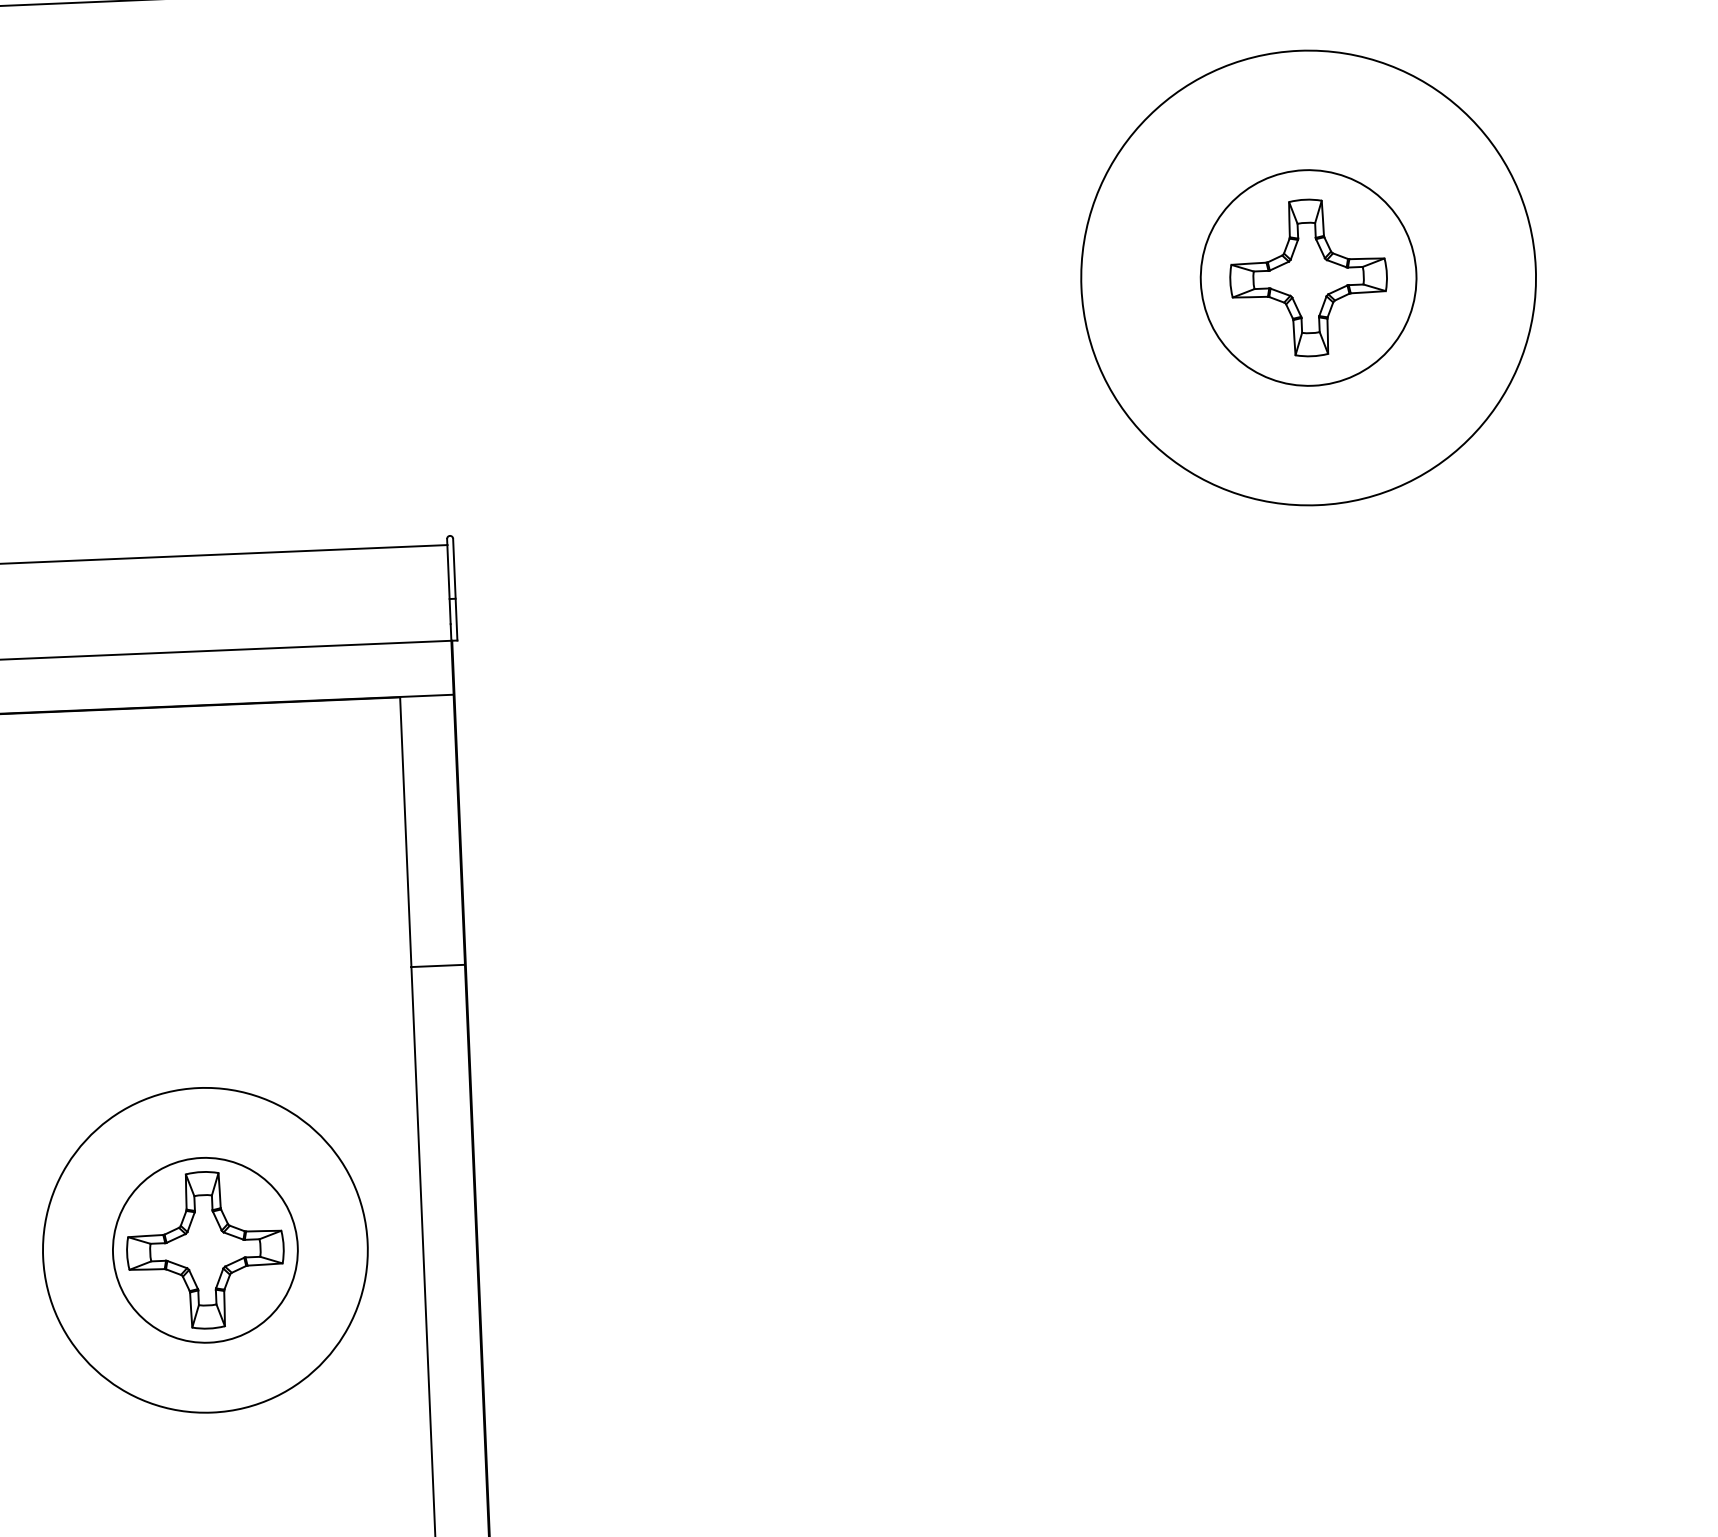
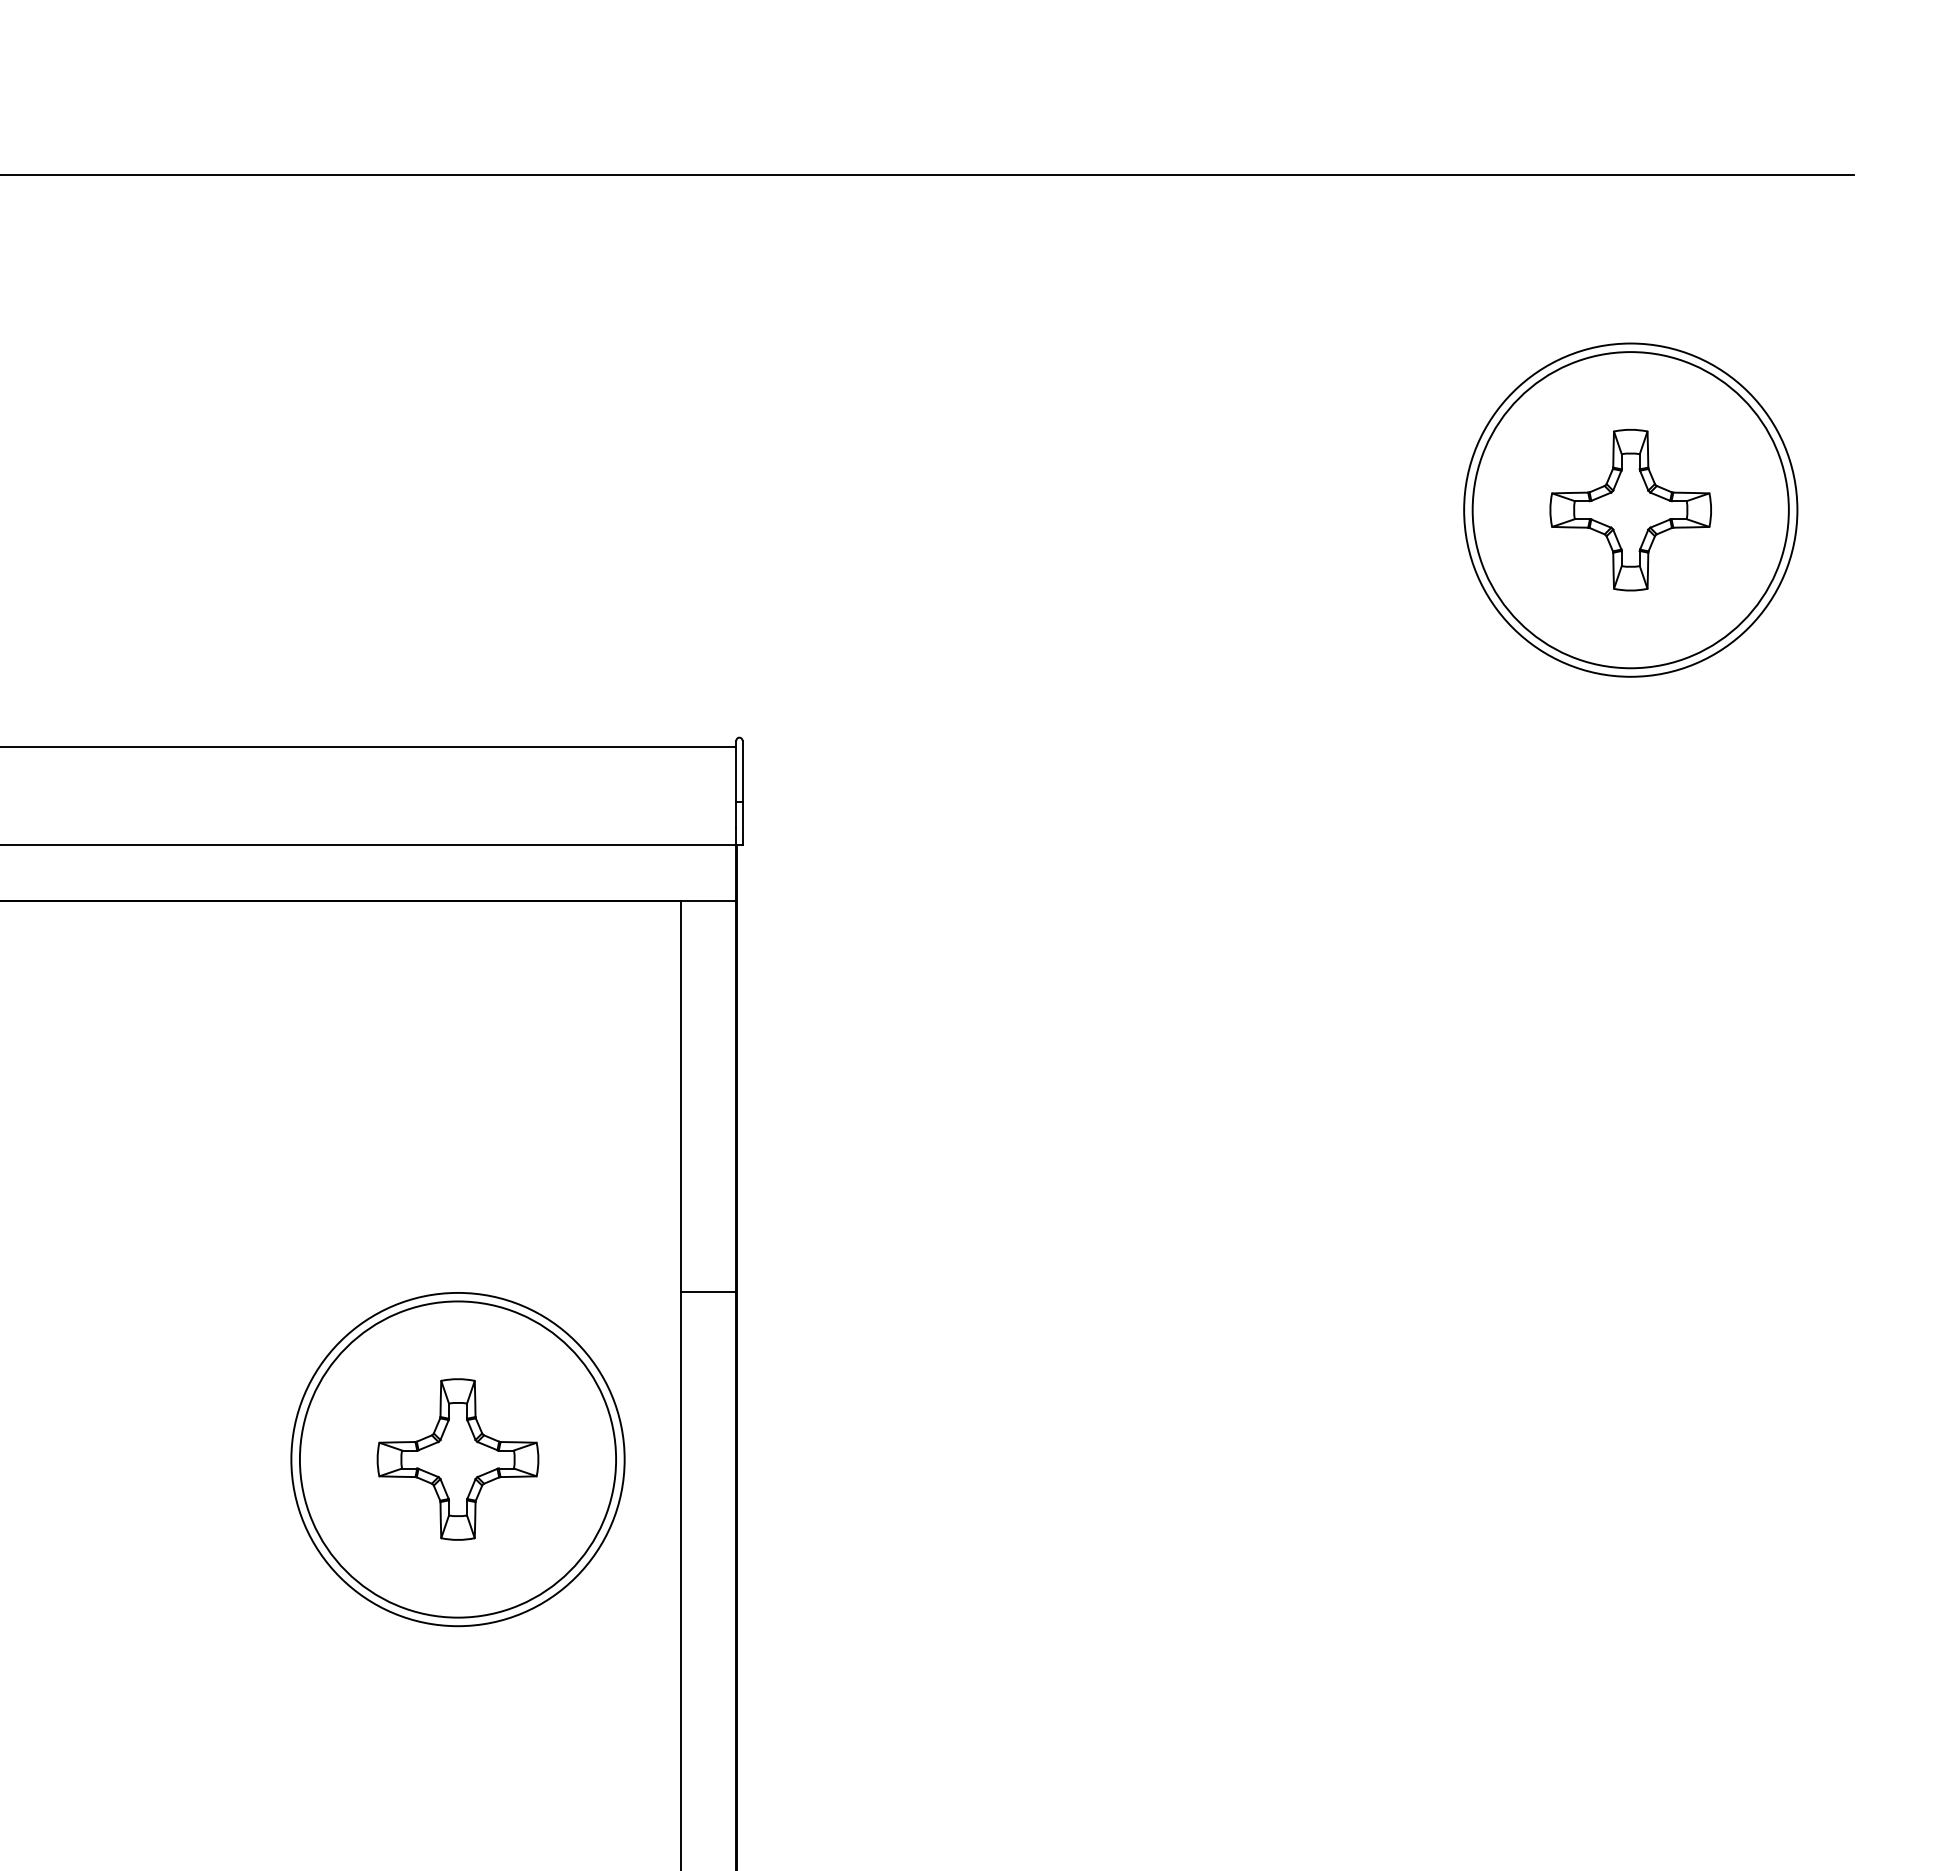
circle: (1308, 277) -> (1630, 509), size x0.71
circle: (1308, 278) -> (1630, 510), size x1.43
line: (437, 966) -> (708, 1292), moved
circle: (204, 1250) -> (457, 1459), size x1.67

